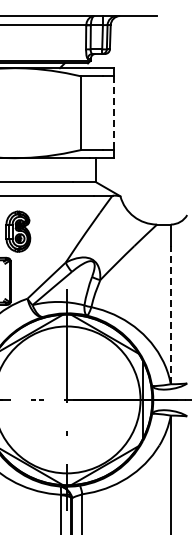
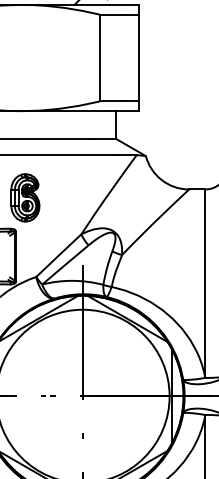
line: (114, 113) -> (138, 58), dashed -> solid
line: (170, 314) -> (204, 295), dashed -> solid

